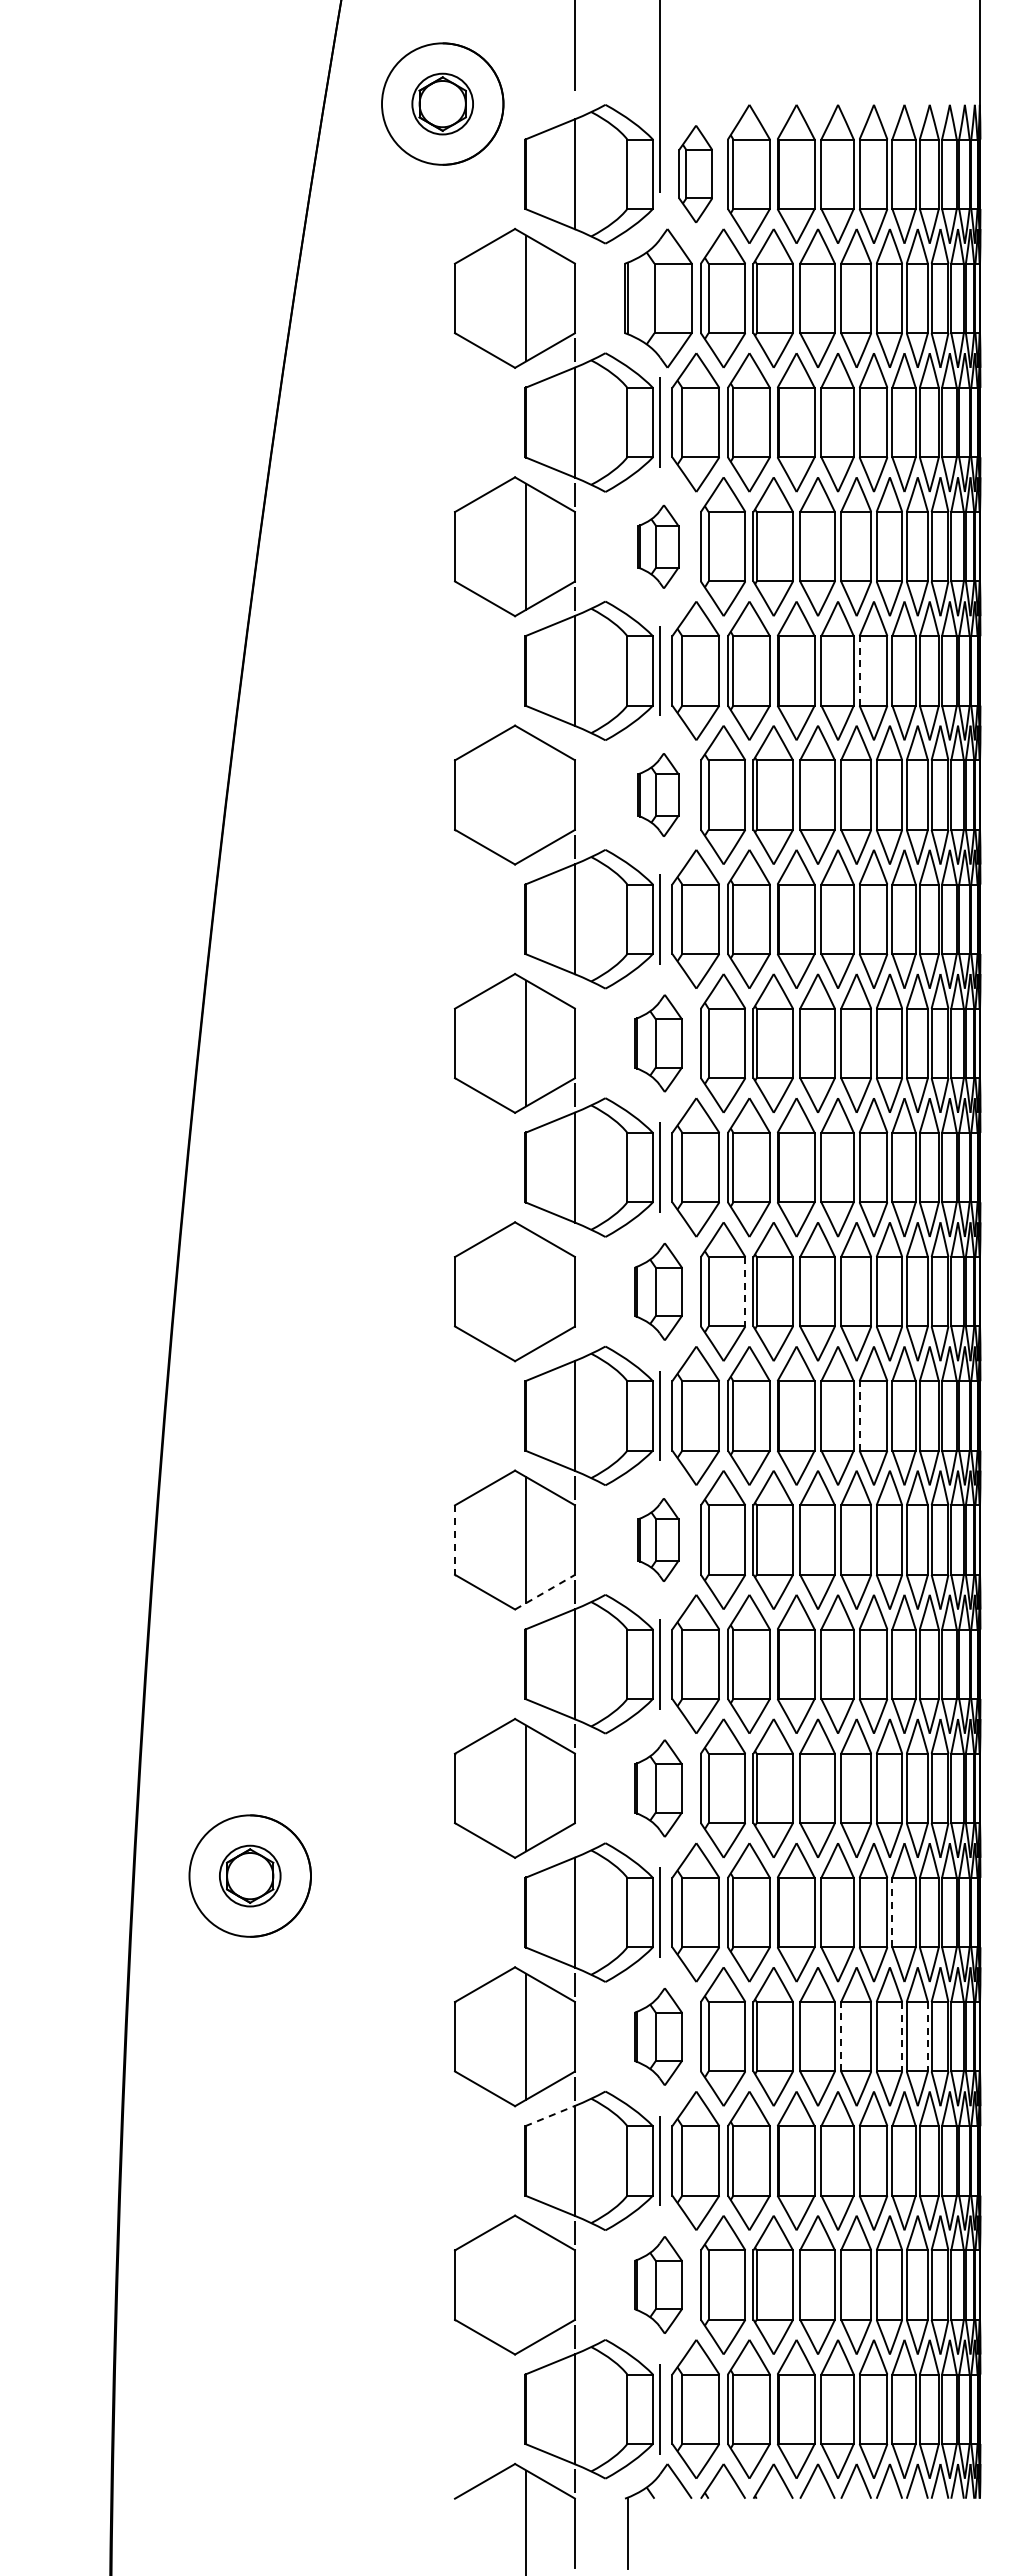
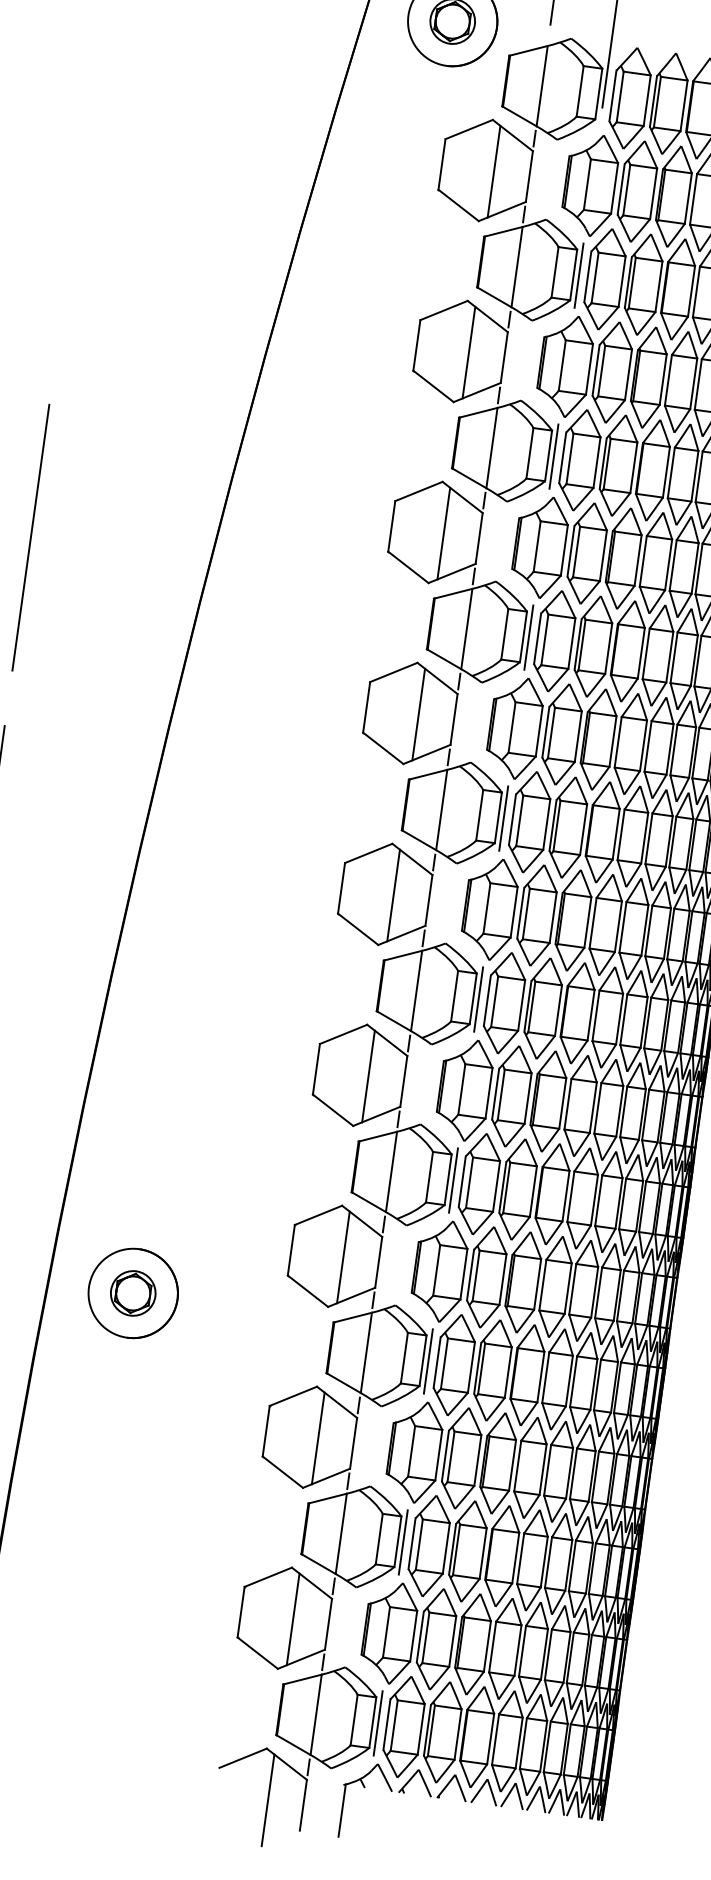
part: (695, 173) -> (629, 97), size x1.43
line: (574, 246) -> (534, 138), added
part: (658, 546) -> (565, 365), size x1.67
line: (859, 670) -> (699, 476), dashed -> solid
line: (574, 743) -> (484, 500), added
line: (526, 794) -> (443, 533), added
part: (658, 794) -> (540, 546), size x1.67
line: (574, 991) -> (459, 681), added
part: (658, 1043) -> (514, 727), size x1.43
line: (574, 1239) -> (433, 862), added
line: (526, 1291) -> (393, 895), added
part: (658, 1291) -> (489, 908), size x1.43
line: (745, 1291) -> (553, 917), dashed -> solid
line: (574, 1343) -> (423, 938), added
line: (859, 1415) -> (623, 1019), dashed -> solid
part: (658, 1539) -> (464, 1089), size x1.67
line: (454, 1540) -> (316, 1069), dashed -> solid
line: (545, 1592) -> (377, 1116), dashed -> solid
part: (658, 1788) -> (439, 1270), size x1.43
line: (574, 1840) -> (373, 1300), added
line: (892, 1912) -> (597, 1384), dashed -> solid
part: (658, 2036) -> (414, 1451), size x1.43
line: (841, 2036) -> (547, 1470), dashed -> solid
line: (902, 2036) -> (592, 1476), dashed -> solid
line: (927, 2036) -> (610, 1478), dashed -> solid
line: (550, 2116) -> (327, 1498), dashed -> solid
line: (526, 2284) -> (293, 1618), added
part: (658, 2284) -> (389, 1632), size x1.43

